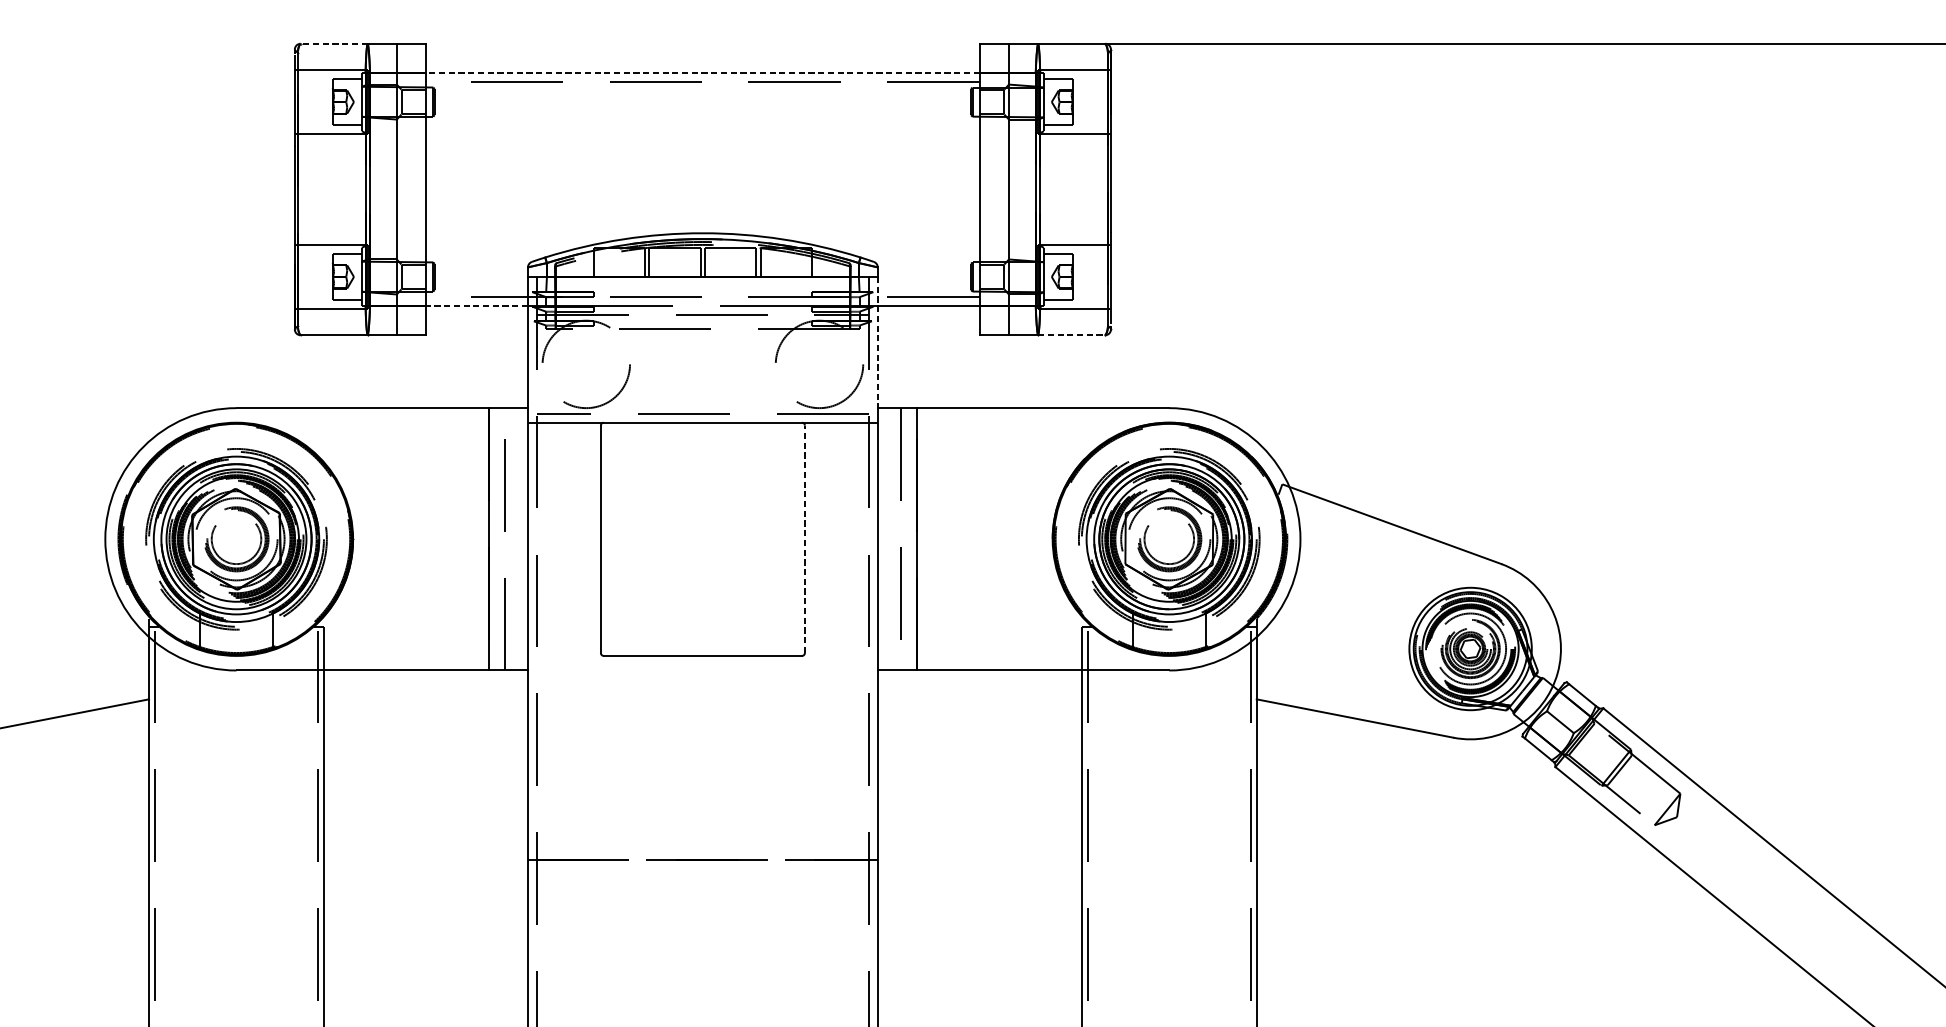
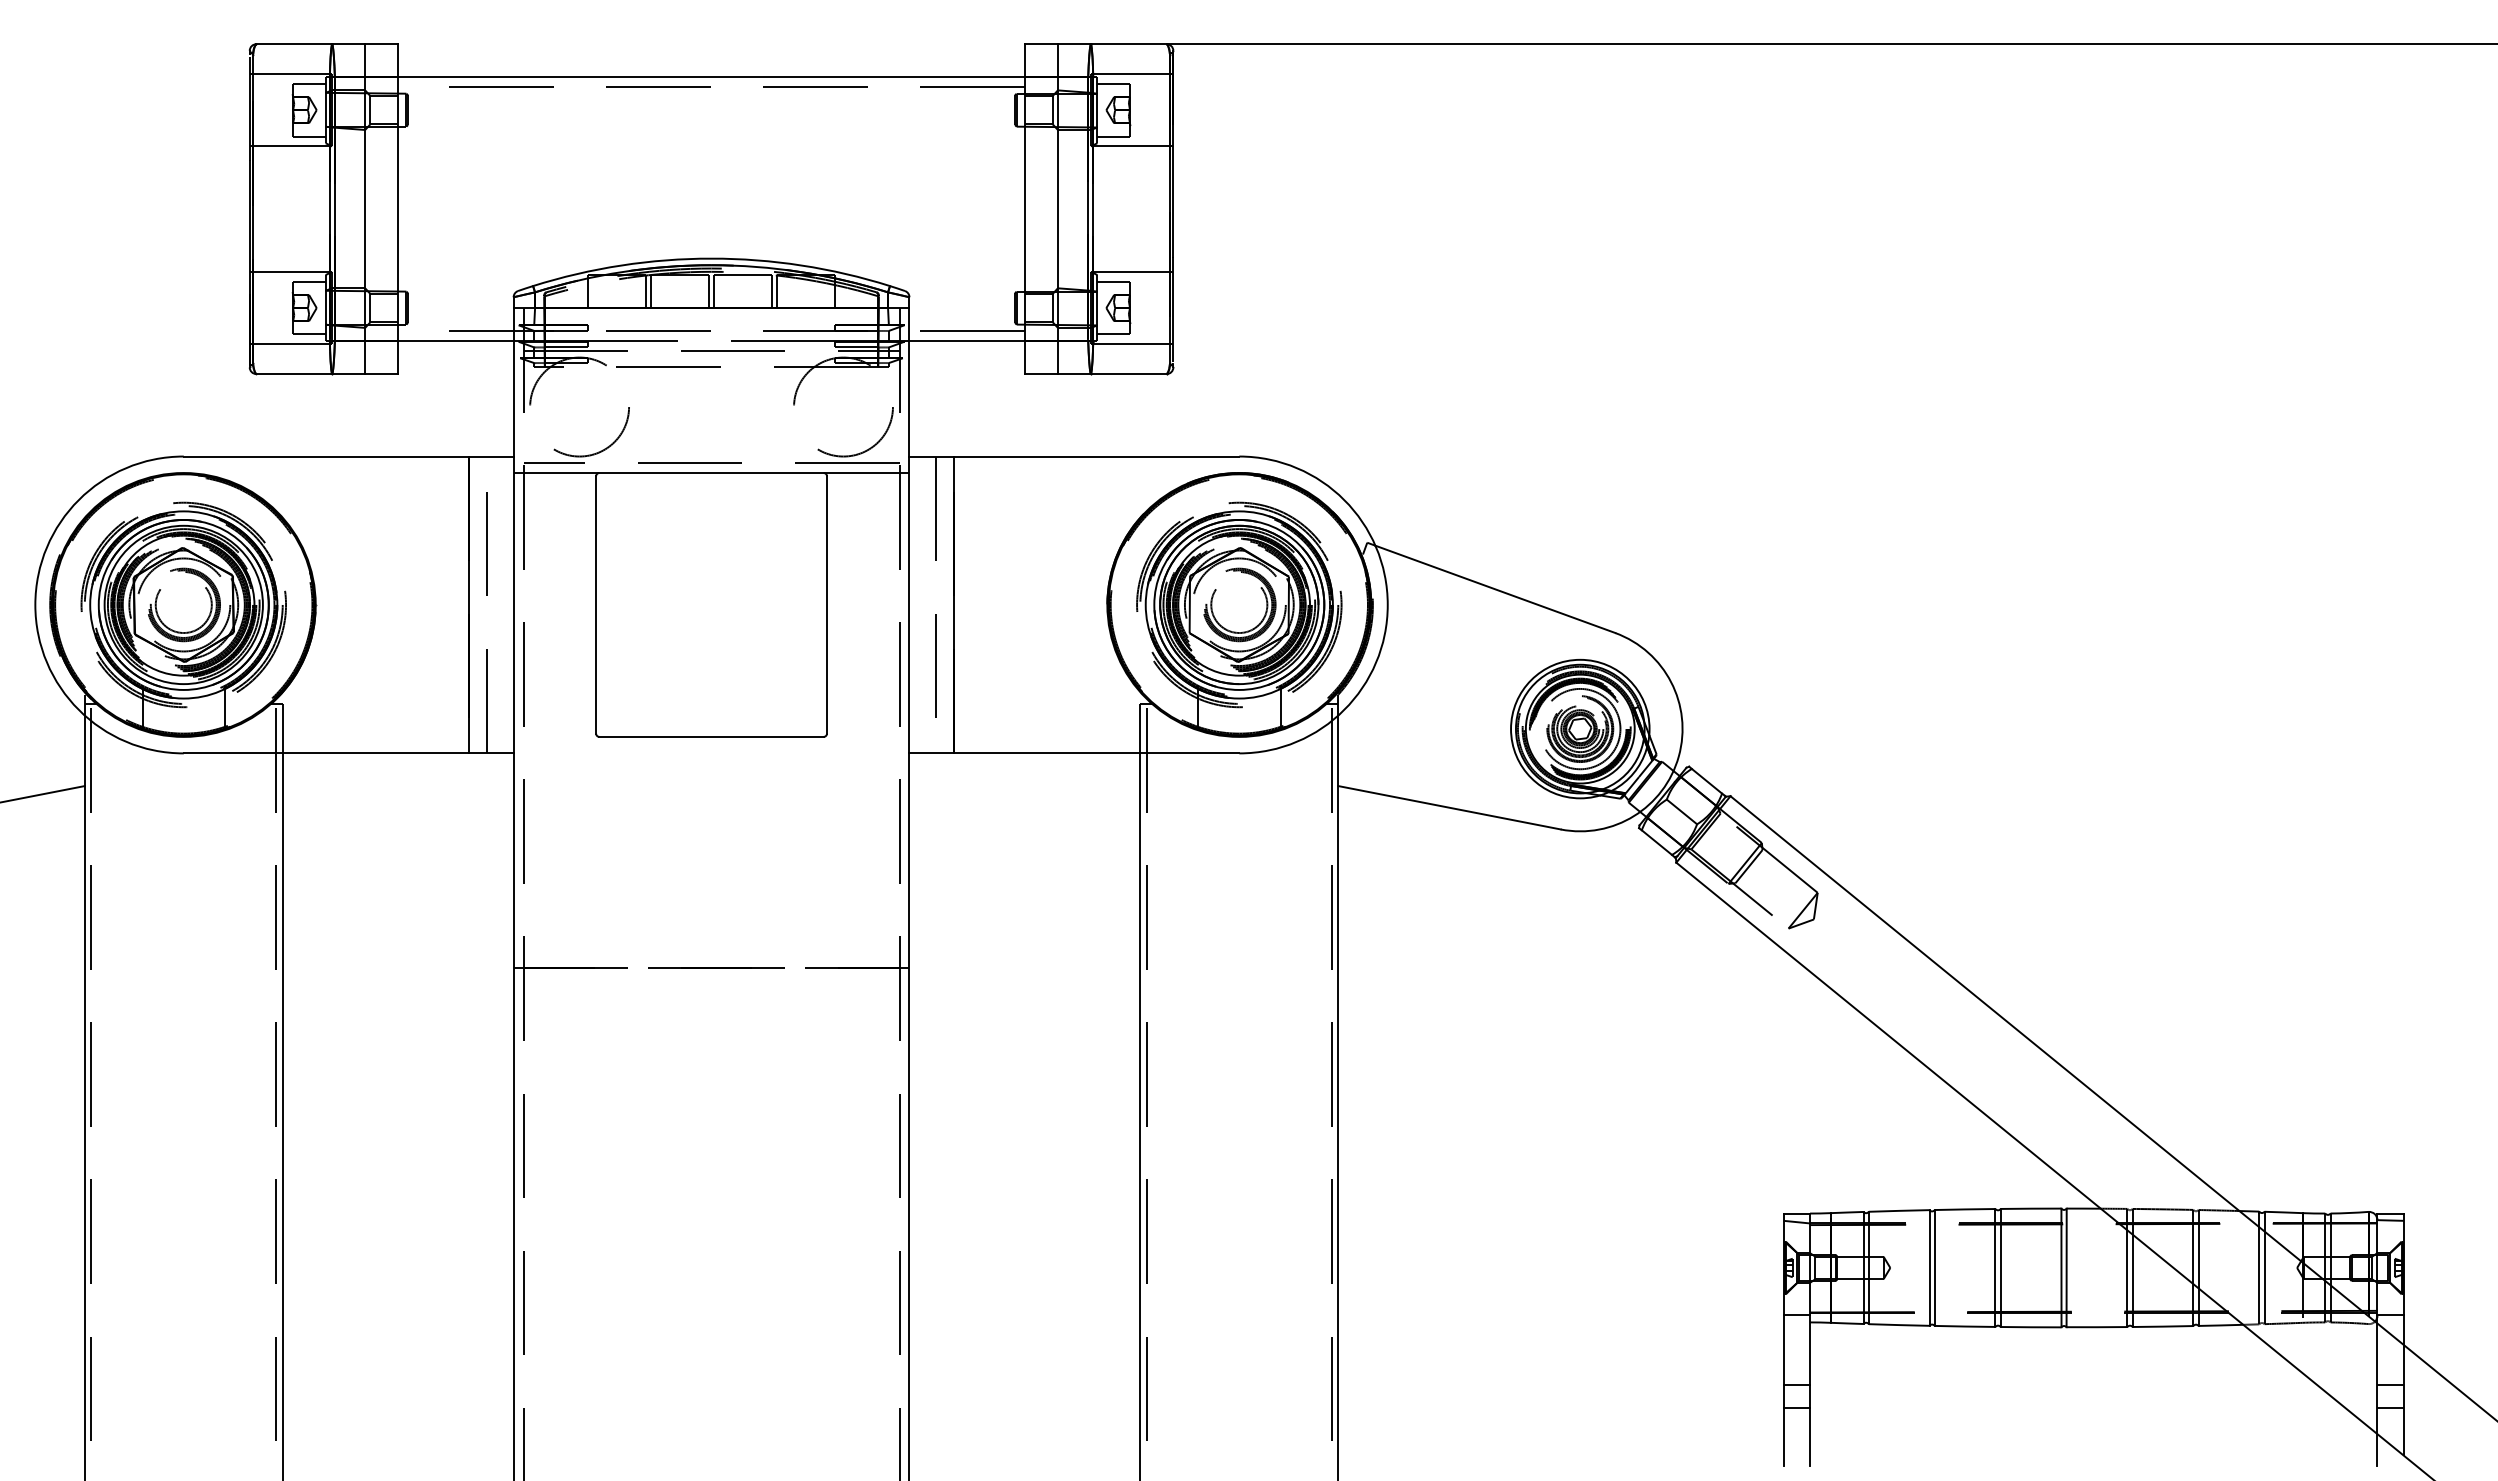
line: (334, 44) -> (294, 44), dashed -> solid
line: (702, 73) -> (711, 77), dashed -> solid
line: (476, 306) -> (455, 341), dashed -> solid
line: (1071, 335) -> (1128, 374), dashed -> solid
line: (877, 342) -> (909, 382), dashed -> solid
line: (805, 538) -> (827, 604), dashed -> solid

